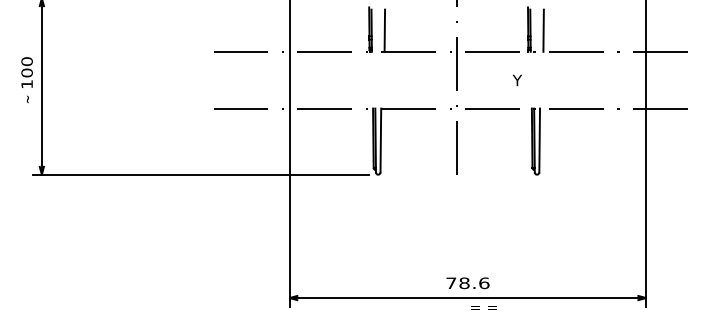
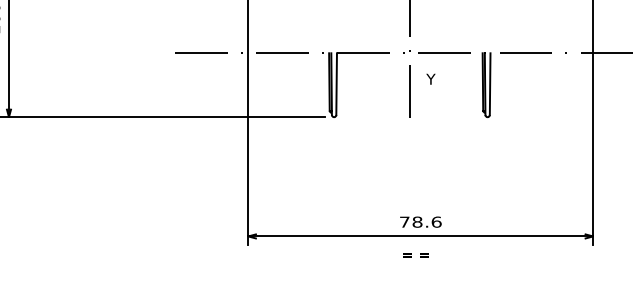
text: (517, 80) -> (431, 79), moved
text: (483, 307) -> (415, 255), moved

